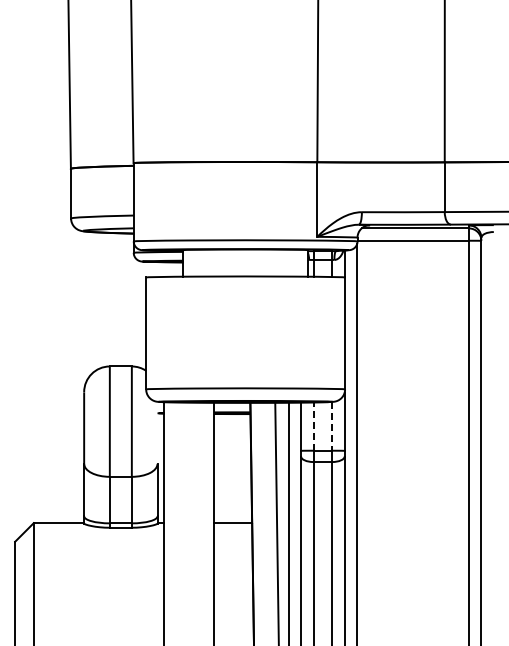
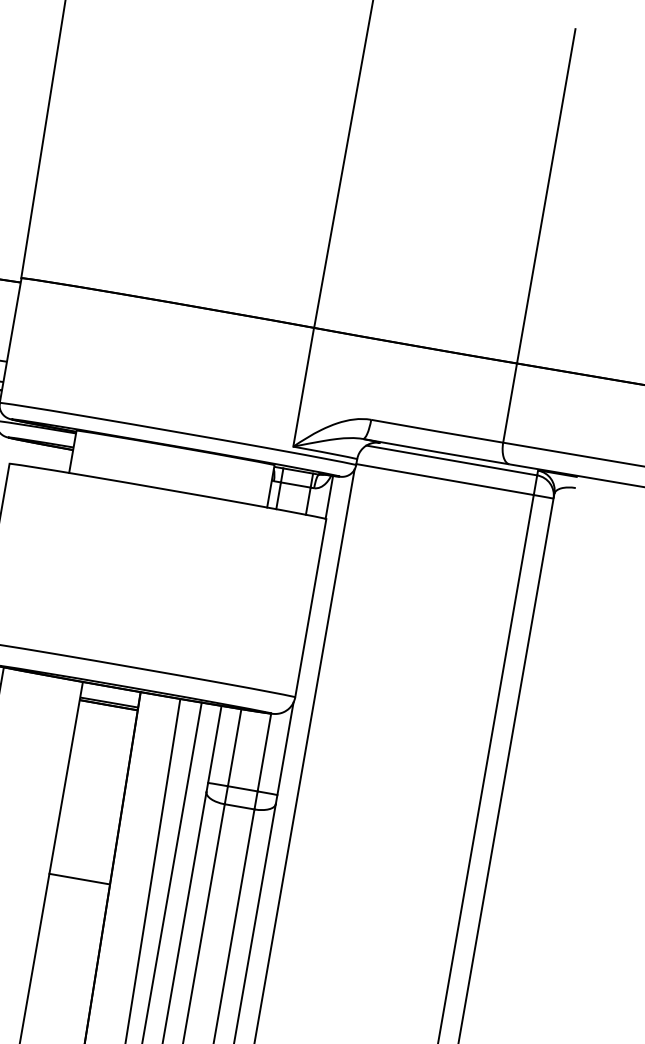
line: (313, 426) -> (234, 747), dashed -> solid
line: (332, 426) -> (264, 752), dashed -> solid

